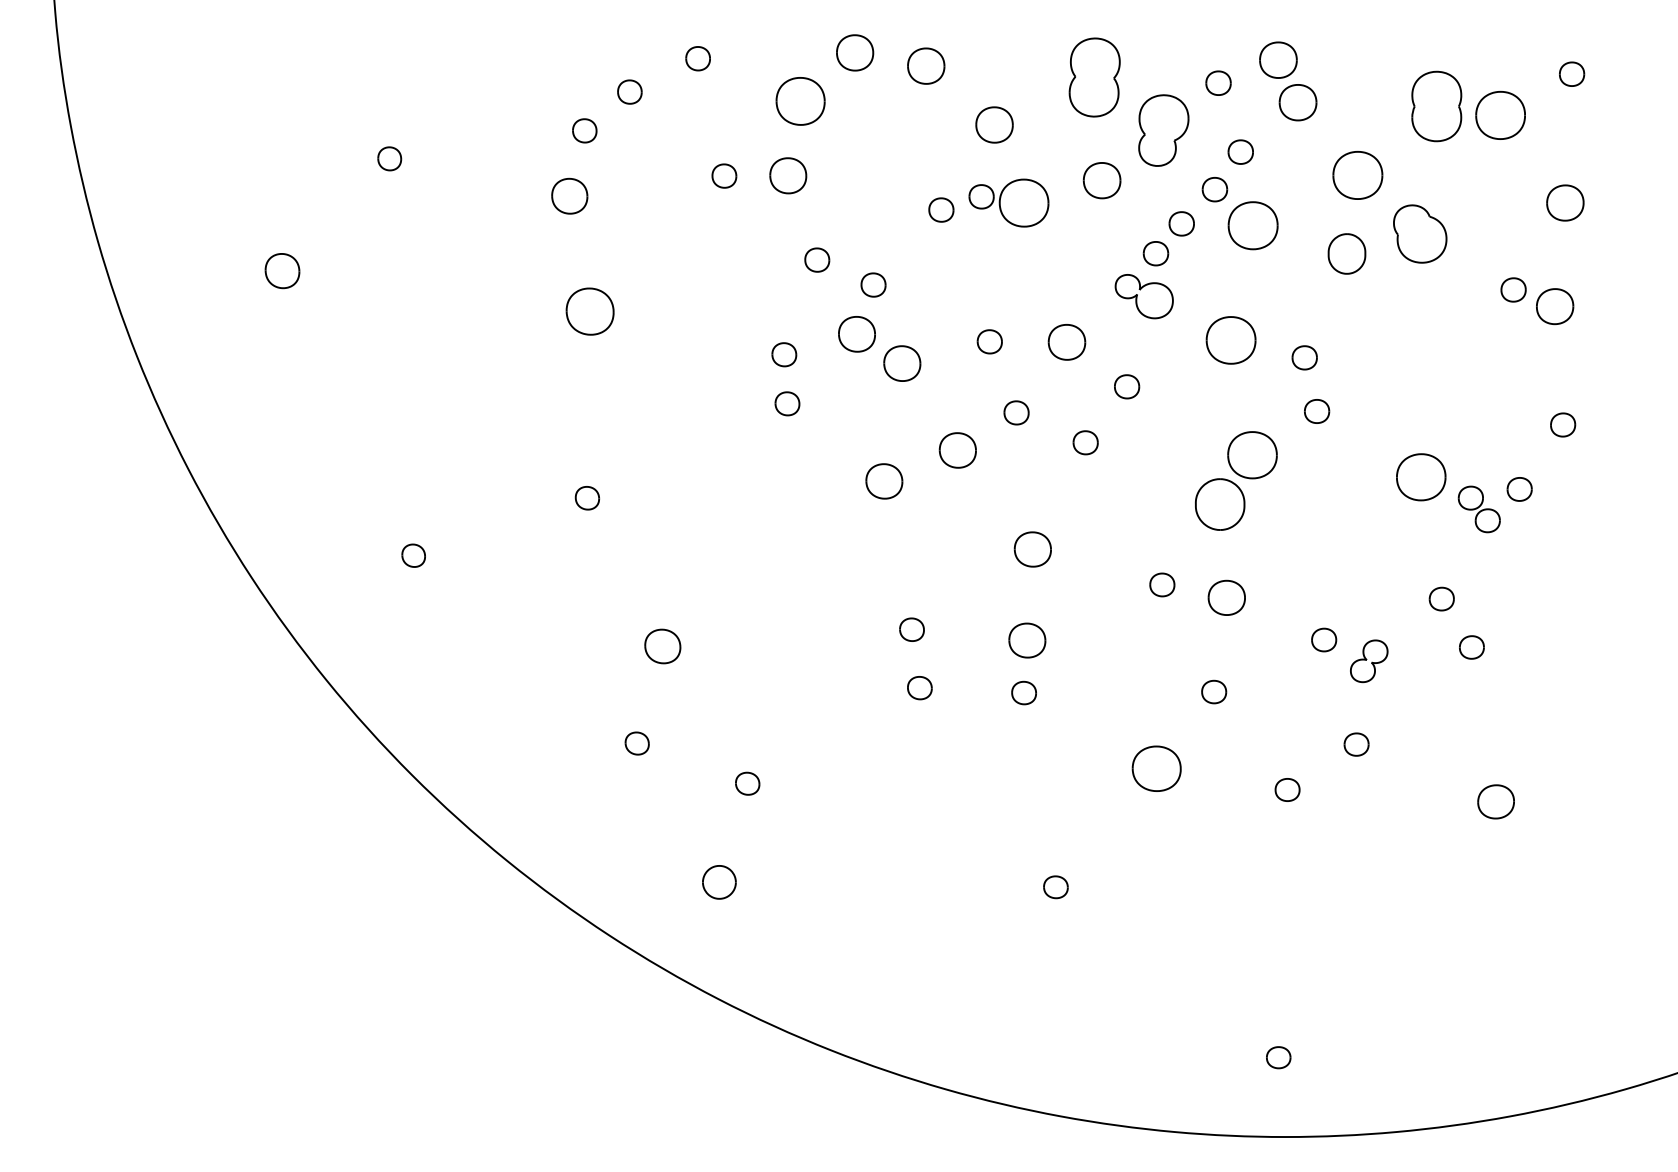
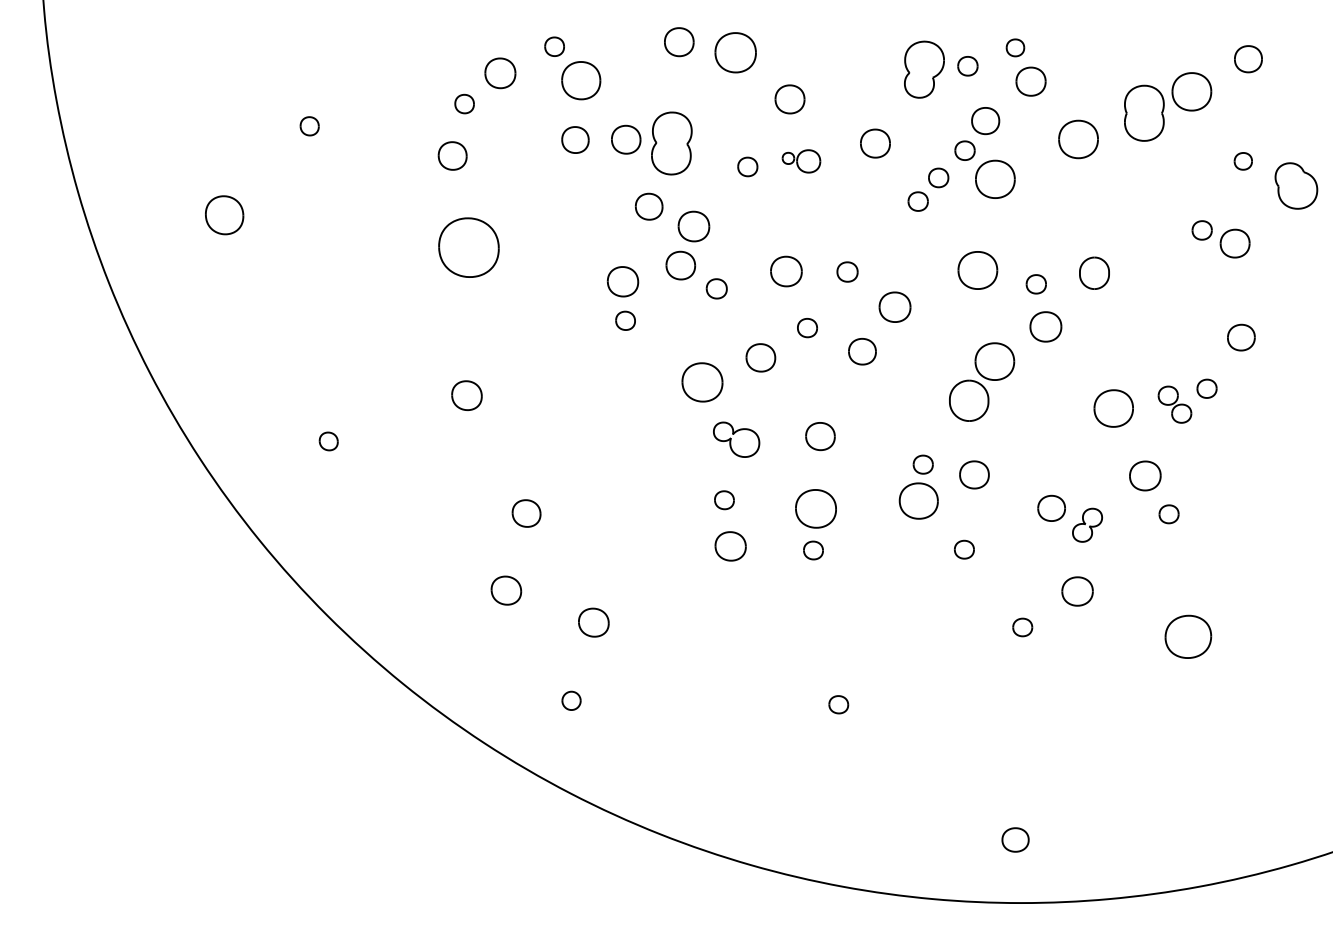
part: (1278, 59) -> (1015, 47), size x0.6
part: (926, 65) -> (735, 52), size x1.4
part: (1572, 73) -> (1248, 58), size x1.4
part: (1094, 77) -> (671, 143), moved
part: (629, 91) -> (500, 72), size x1.6
part: (800, 101) -> (581, 80), moved
part: (1436, 106) -> (1144, 113), moved
part: (1163, 130) -> (924, 69), moved
part: (1240, 151) -> (985, 120), size x1.4
part: (724, 175) -> (575, 139), size x1.4
part: (1008, 202) -> (801, 160), size x0.6
part: (1565, 202) -> (1243, 160), size x0.6
part: (1420, 233) -> (1296, 185), moved
part: (1346, 253) -> (1094, 272), moved
part: (817, 259) -> (649, 206), size x1.4
part: (282, 271) -> (224, 215), size x1.4
part: (873, 284) -> (693, 226), size x1.6
part: (1143, 296) -> (735, 439), moved
part: (589, 311) -> (468, 247), size x1.6
part: (989, 341) -> (786, 271), size x1.6
part: (1066, 342) -> (847, 272), size x0.7
part: (784, 354) -> (623, 281), size x1.6
part: (902, 363) -> (716, 288), size x0.7
part: (1127, 386) -> (895, 307), size x1.6
part: (1317, 411) -> (1046, 326), size x1.6
part: (1563, 424) -> (1241, 337), size x1.4
part: (1085, 442) -> (862, 351), size x1.4
part: (1421, 477) -> (1113, 408), moved
part: (884, 481) -> (702, 382), size x1.4
part: (586, 498) -> (465, 396), size x1.6
part: (1441, 598) -> (1144, 475), size x1.6
part: (1324, 639) -> (1052, 507), size x1.4
part: (1027, 640) -> (816, 508), size x1.4
part: (919, 688) -> (730, 546), size x1.6
part: (636, 743) -> (505, 590), size x1.6
part: (1356, 744) -> (1077, 591), size x1.6
part: (1156, 768) -> (918, 500), moved
part: (747, 783) -> (593, 622), size x1.6
part: (1495, 801) -> (1187, 636), size x1.6
part: (719, 882) -> (571, 700), size x0.7
part: (1278, 1057) -> (1015, 839), size x1.4

